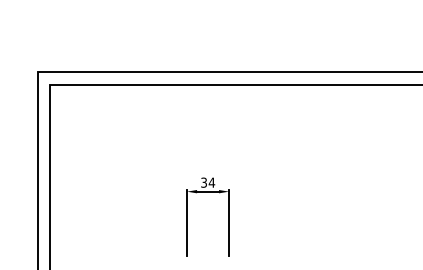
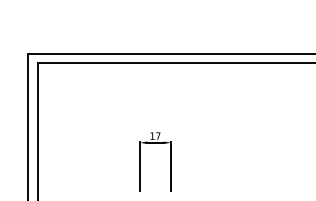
text: (208, 182) -> (155, 135), 34 -> 17

